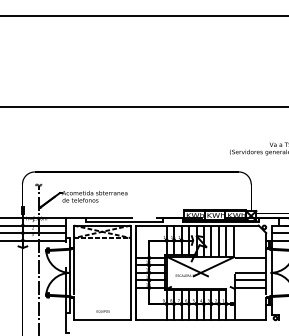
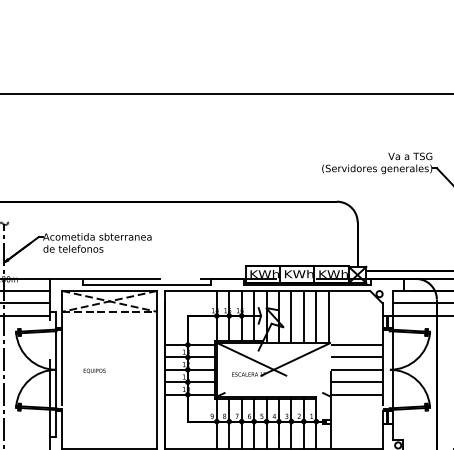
line: (250, 265) -> (356, 357), added
text: (102, 311) -> (93, 370), moved

